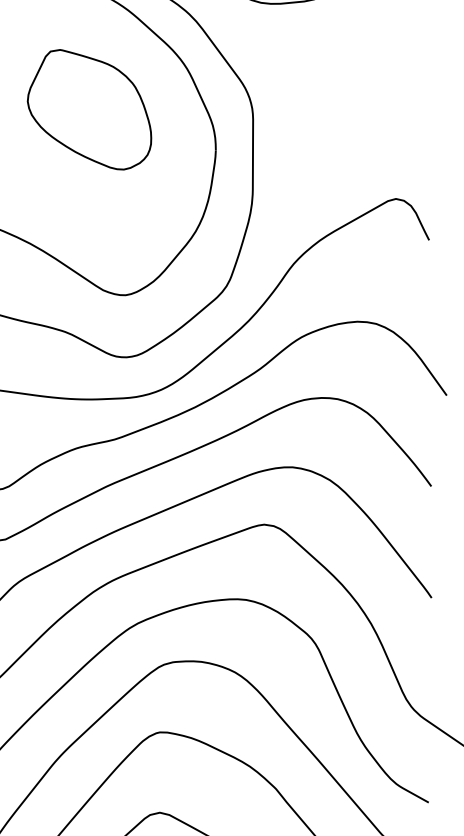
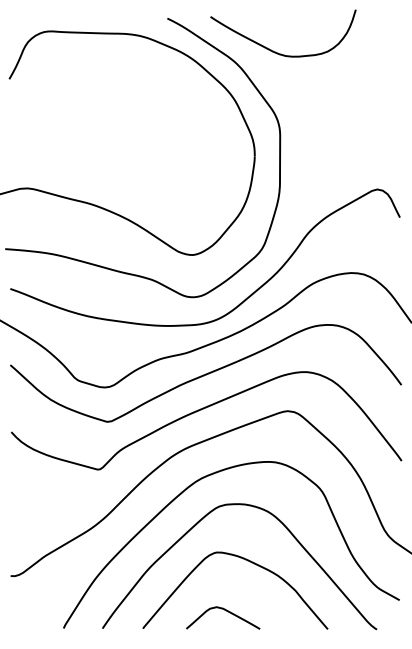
part: (89, 109) -> (168, 128), removed

